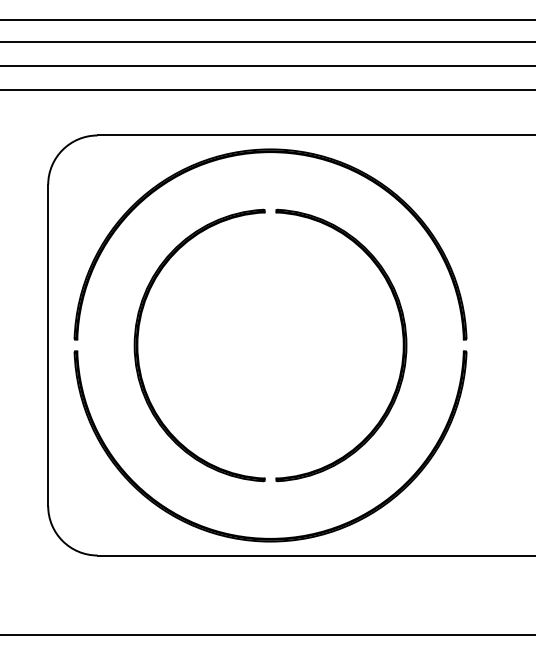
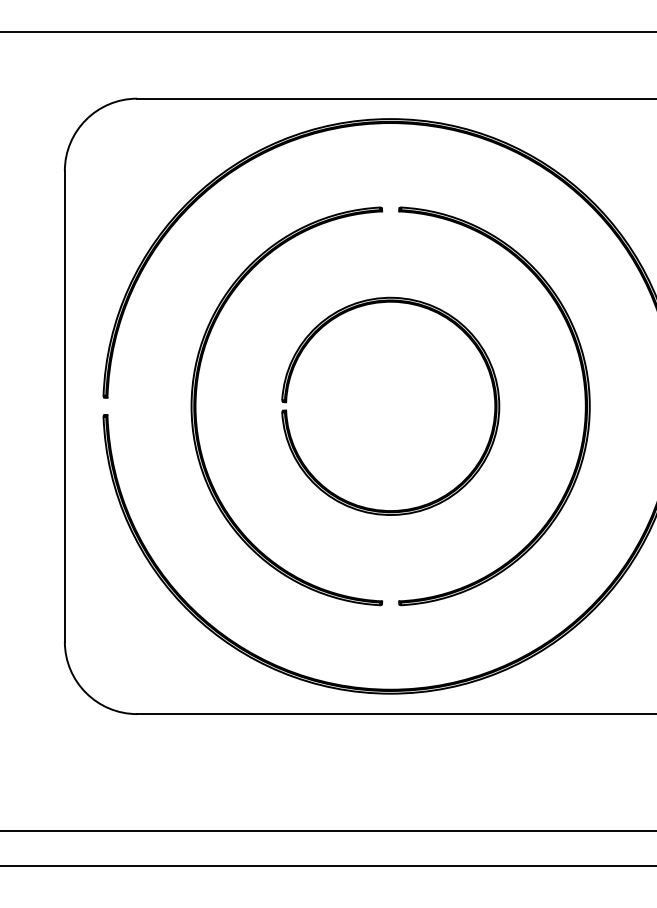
part: (214, 303) -> (308, 344), added

